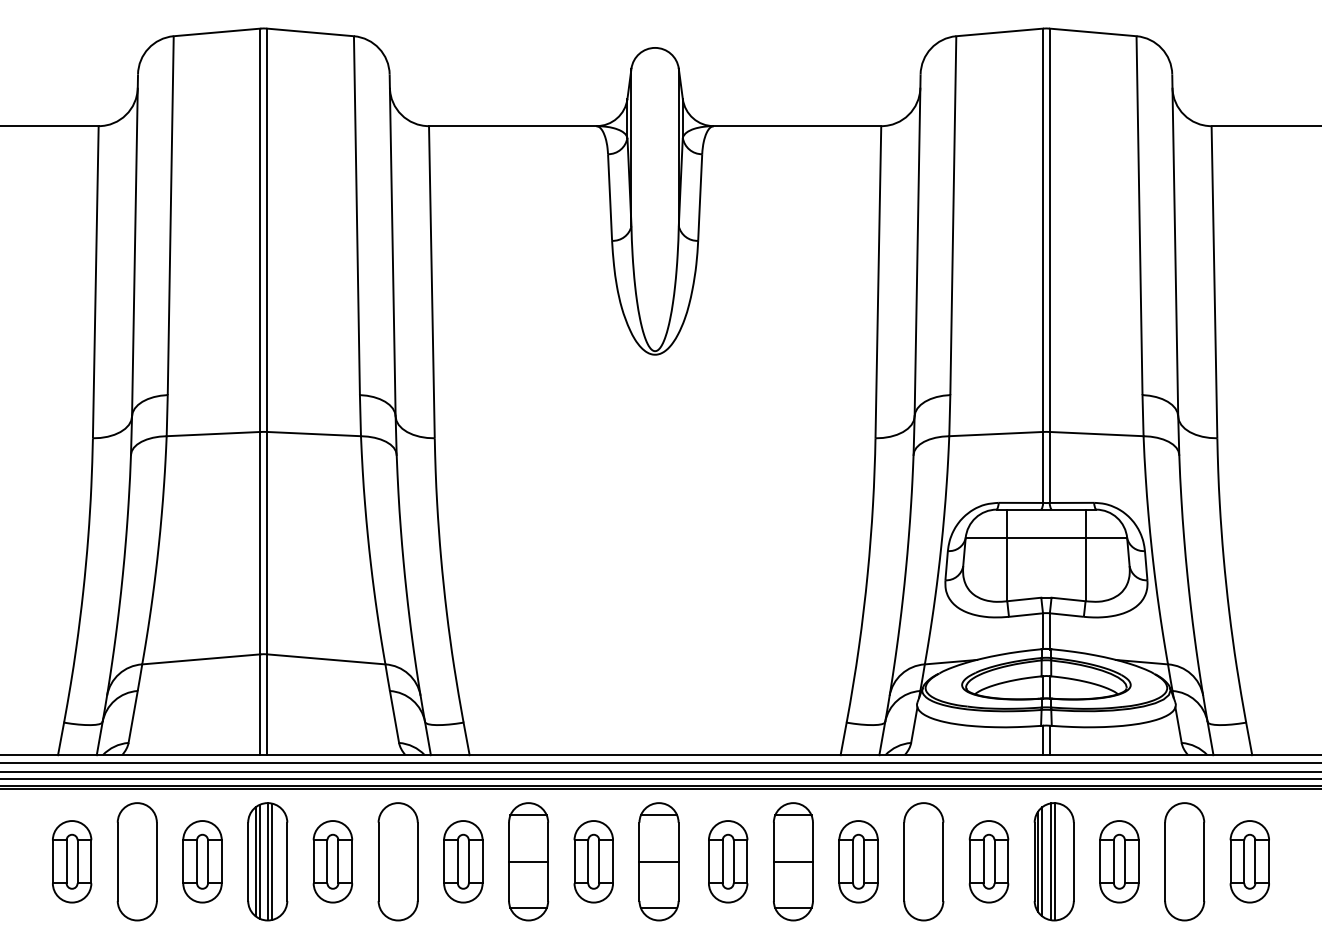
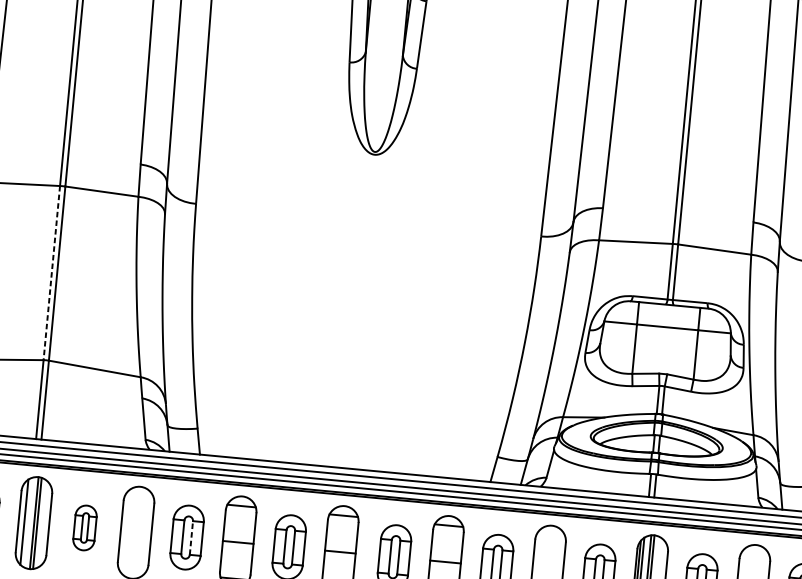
line: (260, 543) -> (51, 273), solid -> dashed
line: (259, 861) -> (27, 522), removed
part: (332, 861) -> (84, 527), size x0.7
line: (468, 861) -> (191, 537), solid -> dashed

